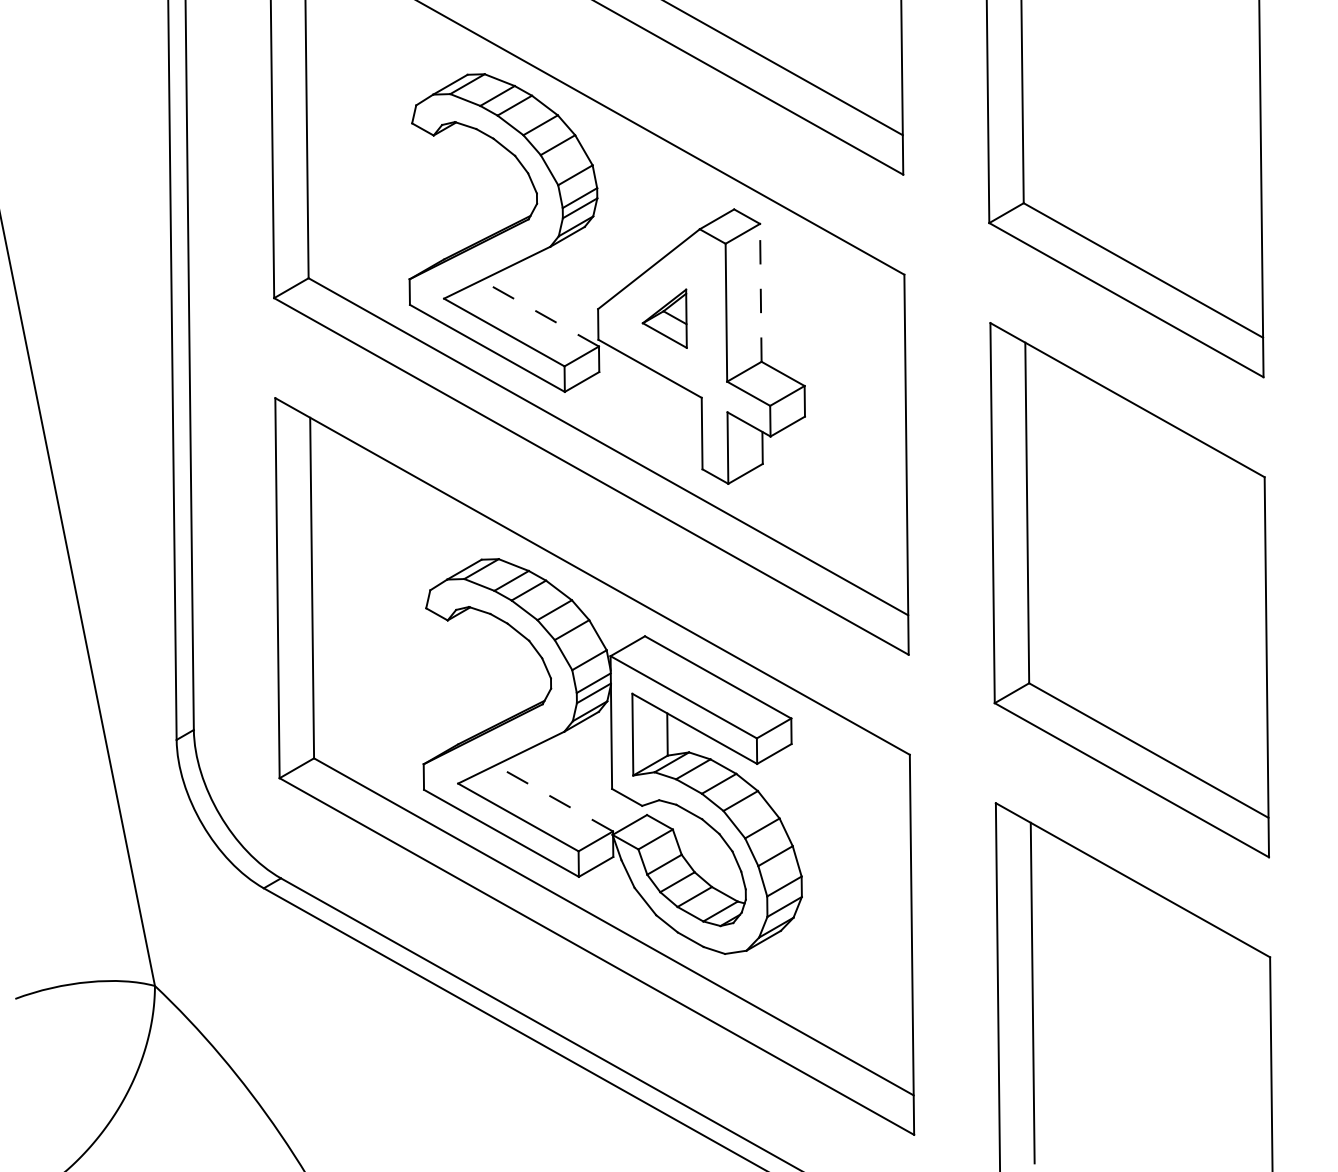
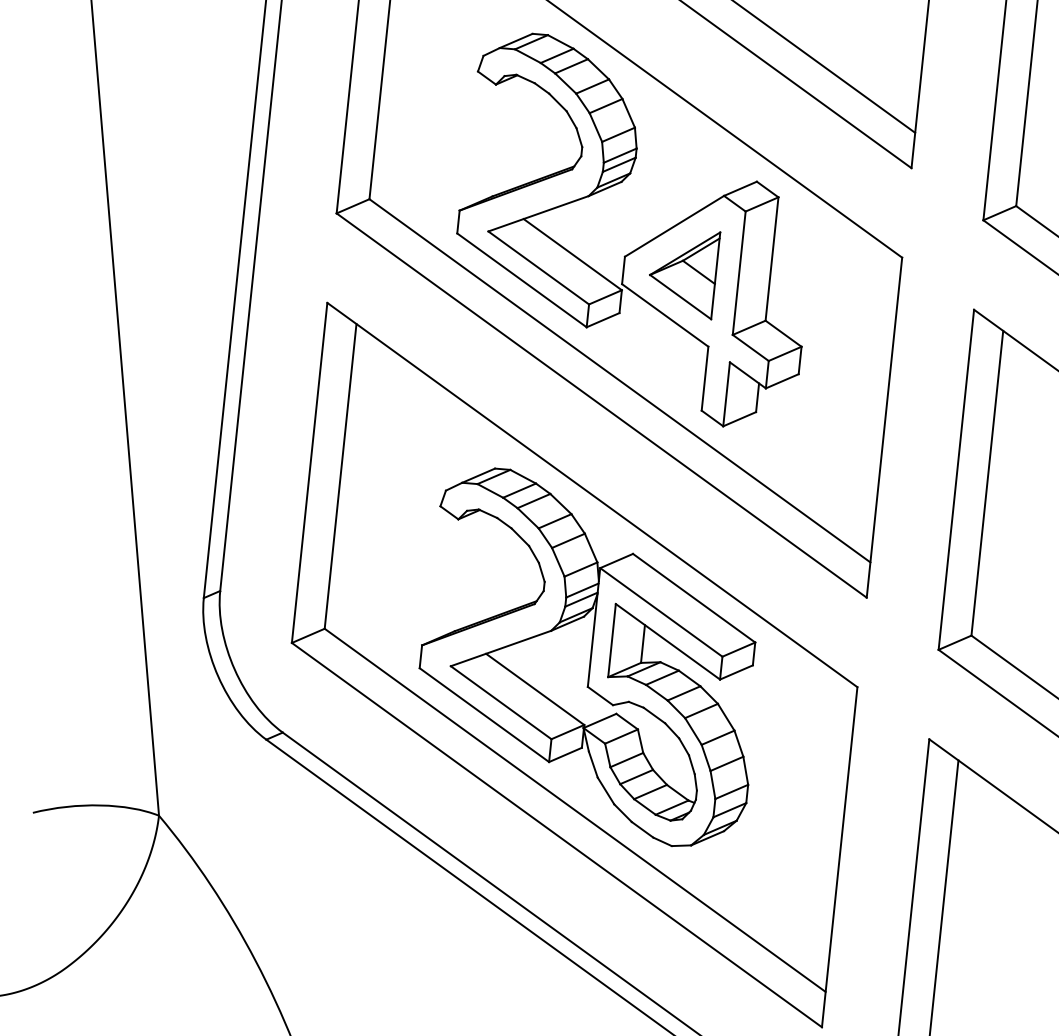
line: (760, 292) -> (771, 258), dashed -> solid
line: (539, 313) -> (572, 254), dashed -> solid
part: (664, 318) -> (683, 271), size x1.67
line: (553, 798) -> (534, 689), dashed -> solid

